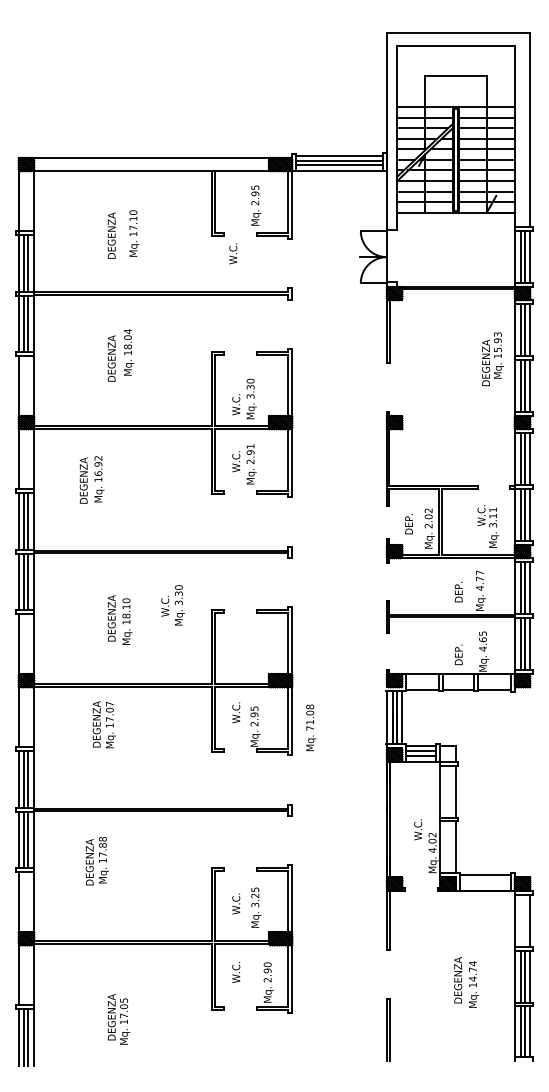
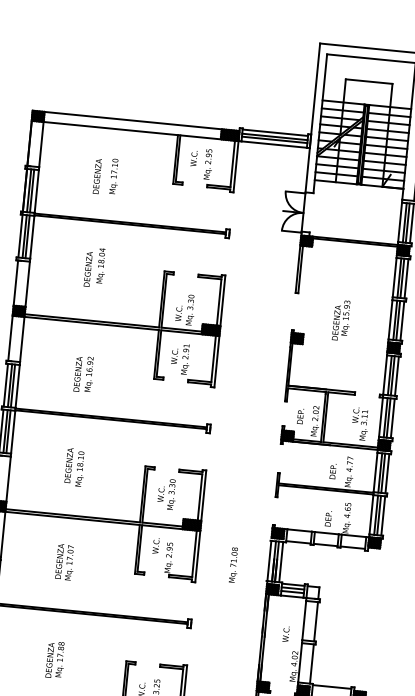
text: (233, 253) -> (194, 158), moved
text: (492, 358) -> (341, 319), moved
text: (91, 479) -> (83, 373), moved
text: (172, 605) -> (166, 494), moved
text: (103, 724) -> (64, 561), moved
text: (311, 727) -> (234, 564), moved
text: (418, 829) -> (286, 634), moved
text: (96, 861) -> (55, 660), moved

